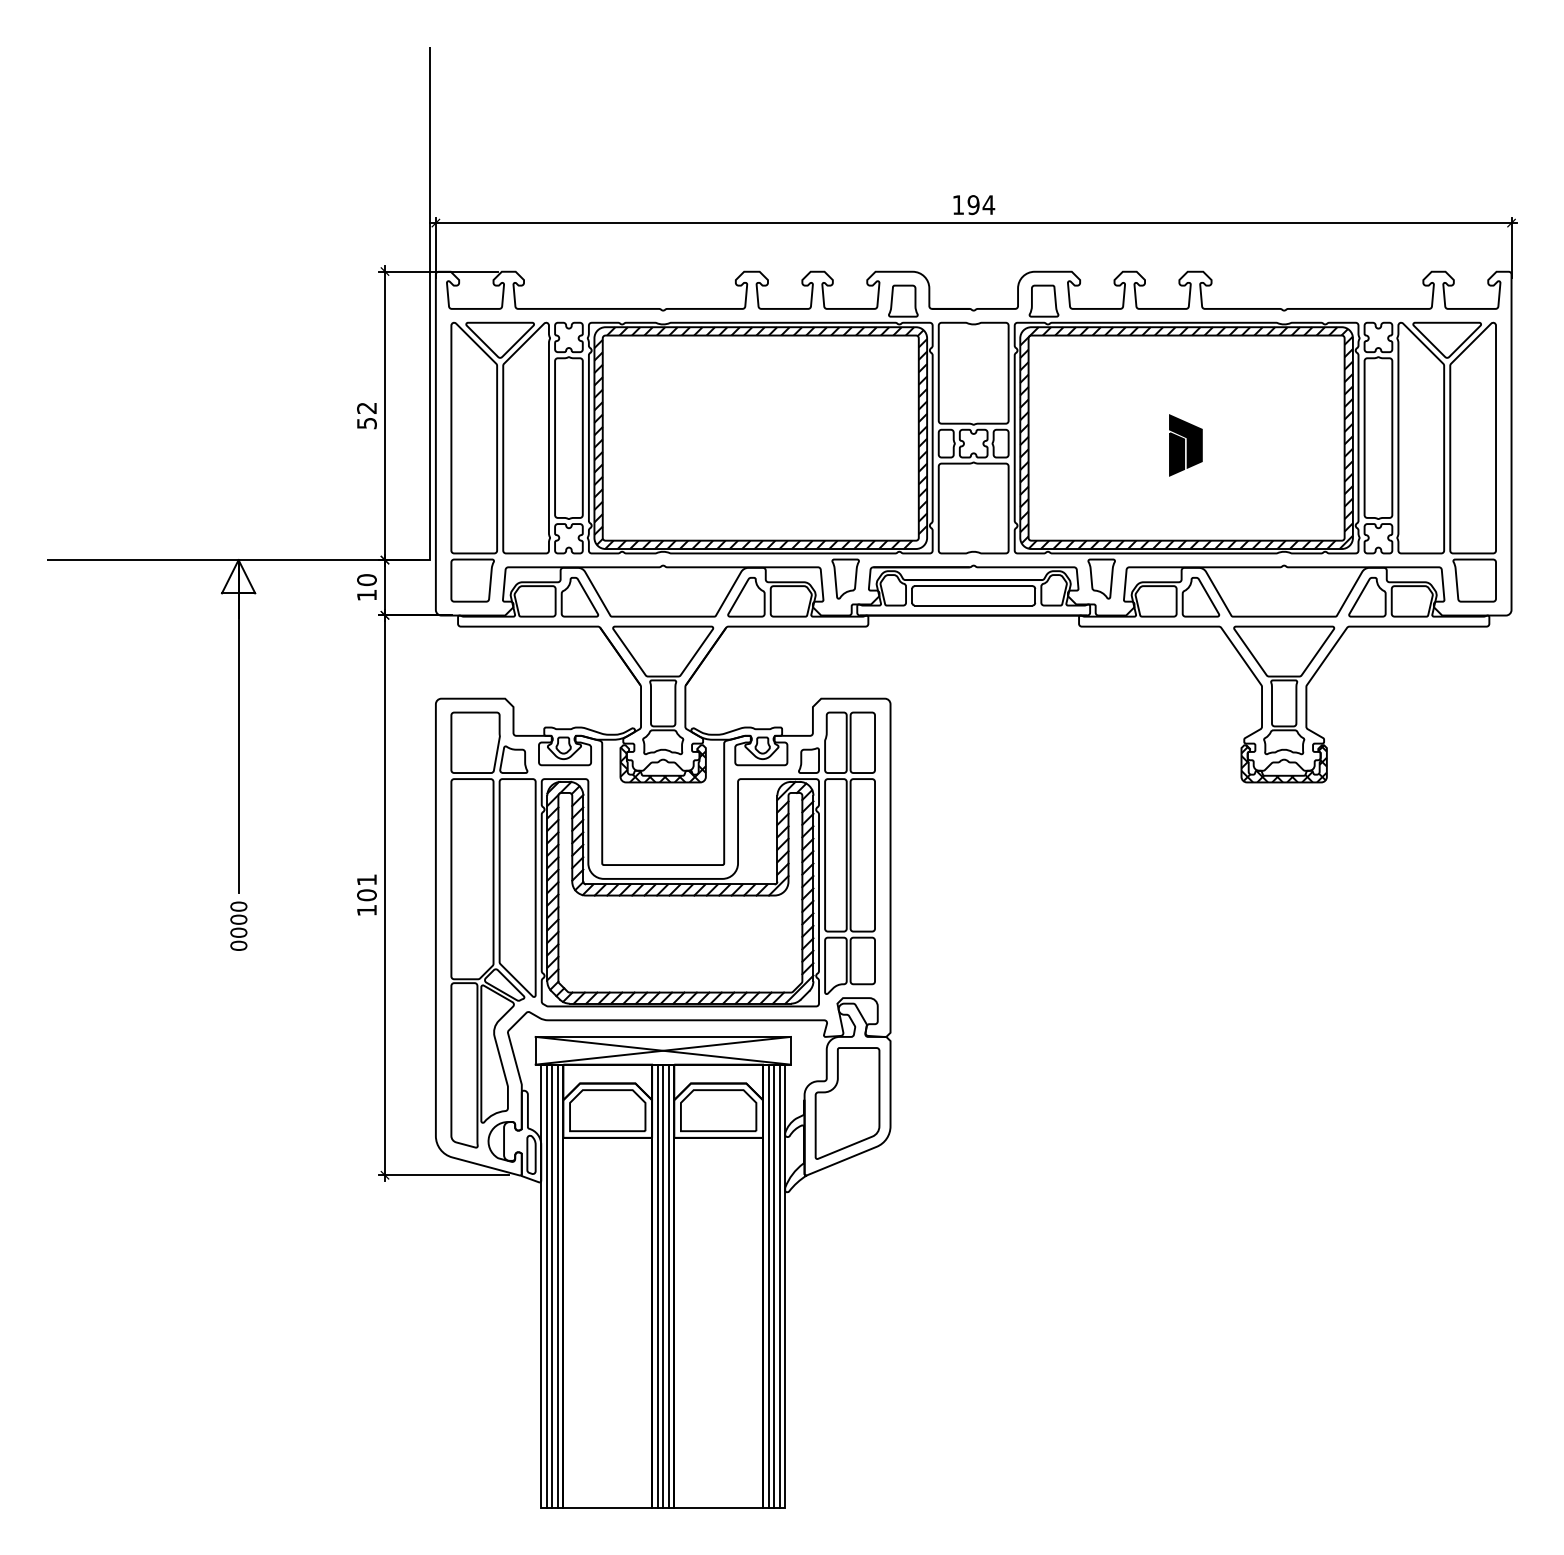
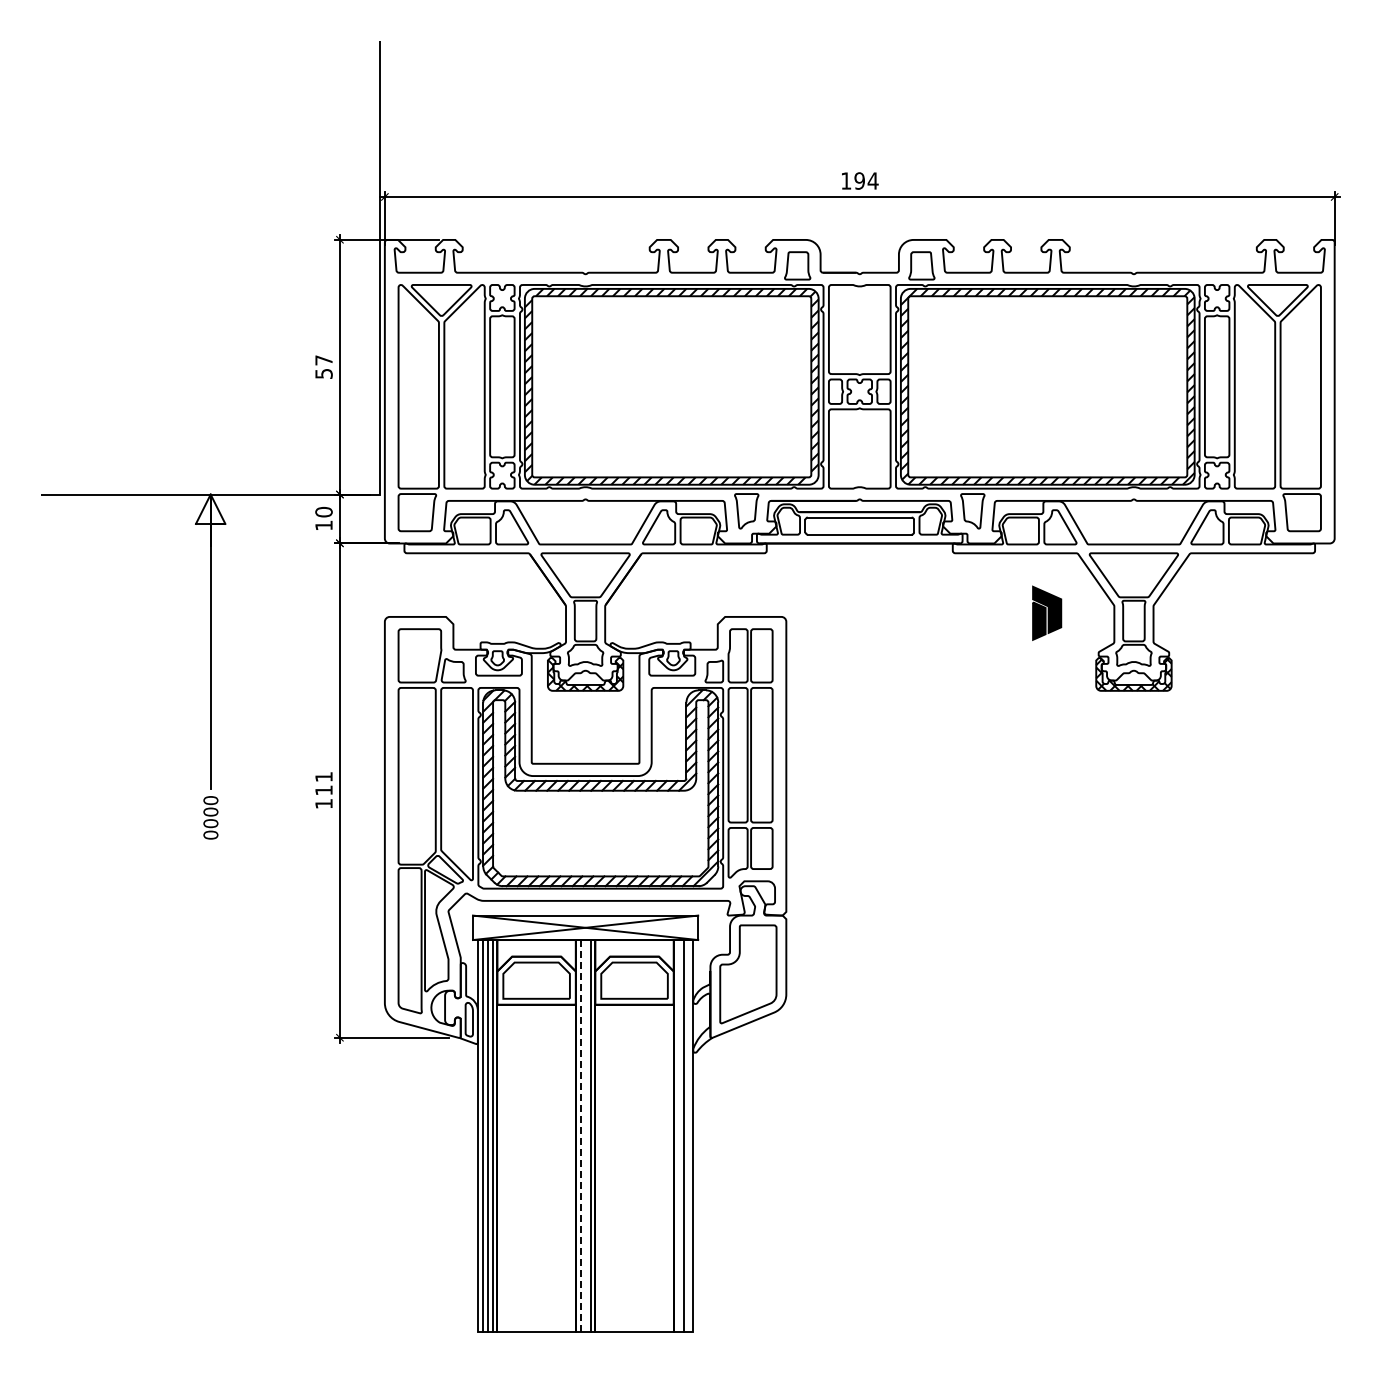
text: (366, 408) -> (323, 360), 52 -> 57
part: (1186, 444) -> (1047, 612), moved
text: (366, 895) -> (323, 790), 101 -> 111
line: (657, 1285) -> (580, 1135), solid -> dashed
line: (663, 1285) -> (585, 1135), removed
line: (768, 1285) -> (678, 1135), removed
line: (779, 1285) -> (688, 1135), removed

